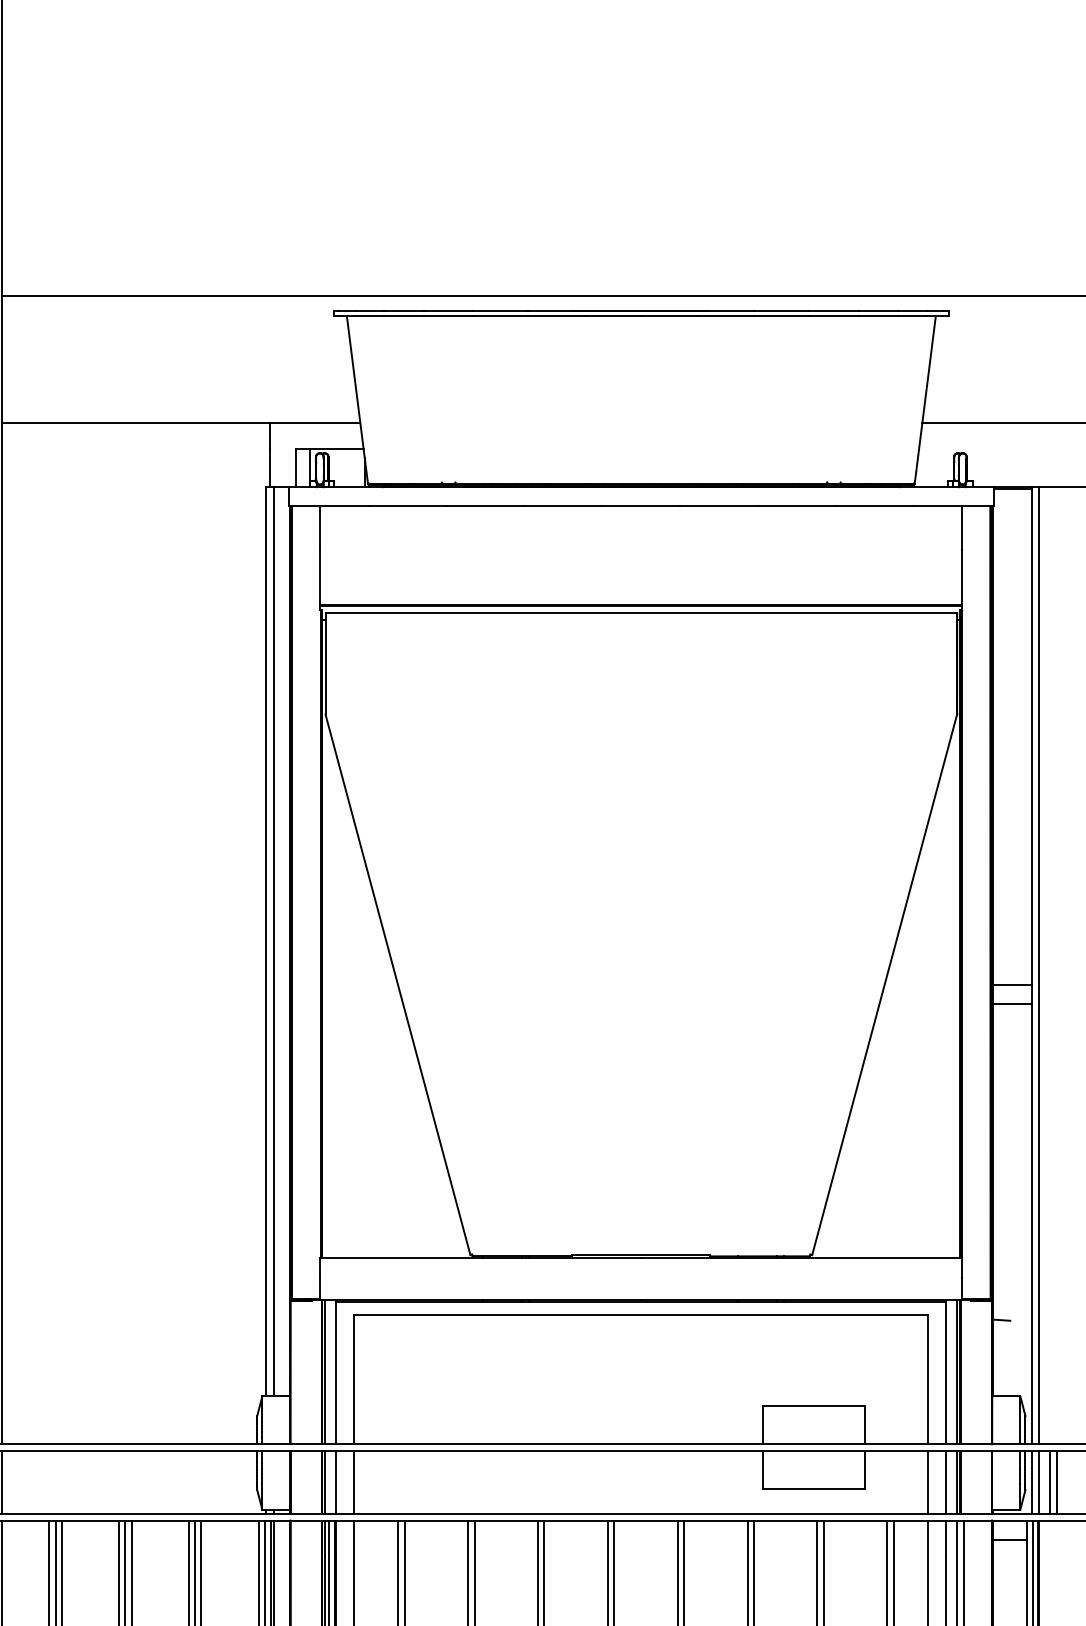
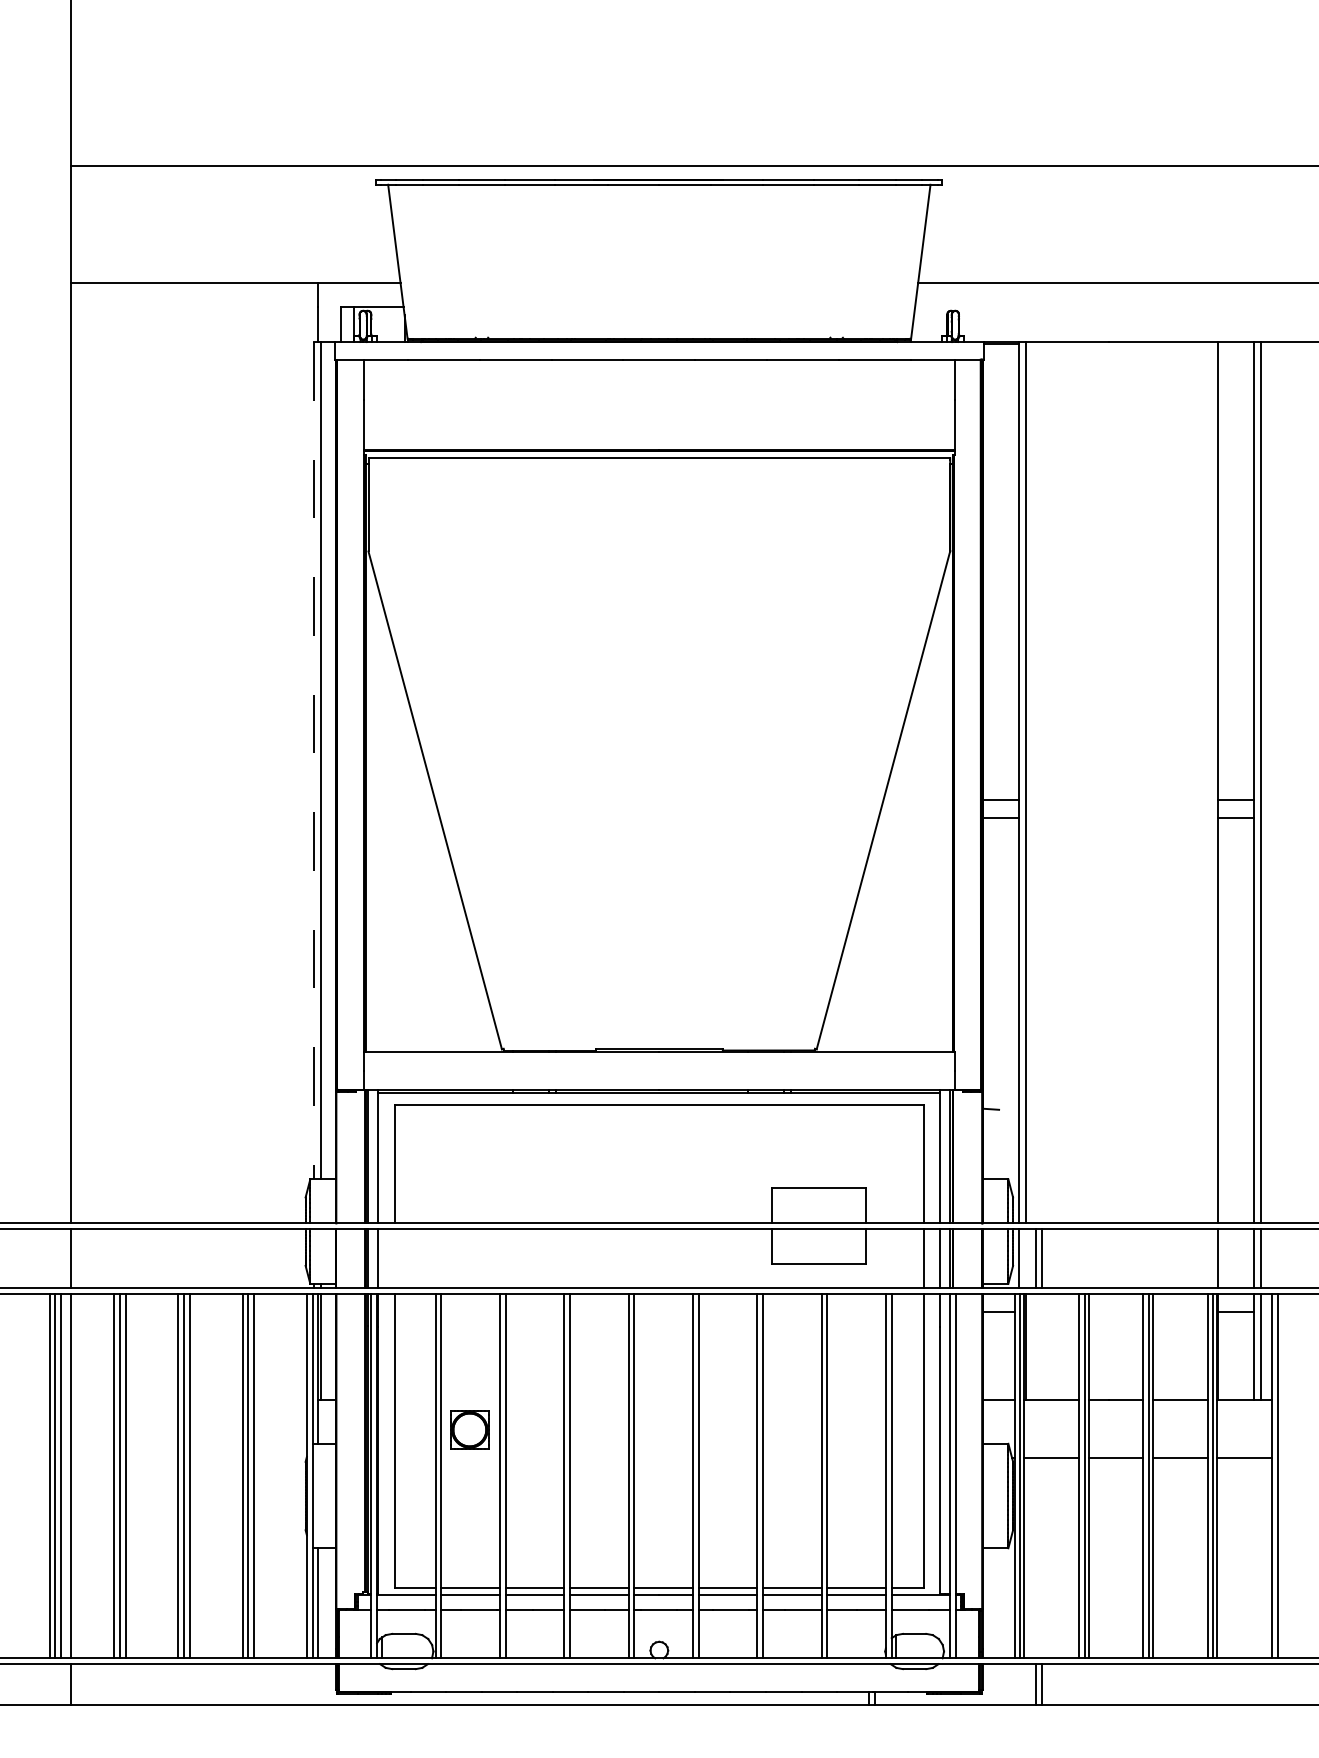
line: (265, 941) -> (313, 760), solid -> dashed
line: (353, 1482) -> (394, 1258), removed
line: (1038, 1482) -> (1025, 1258), removed

